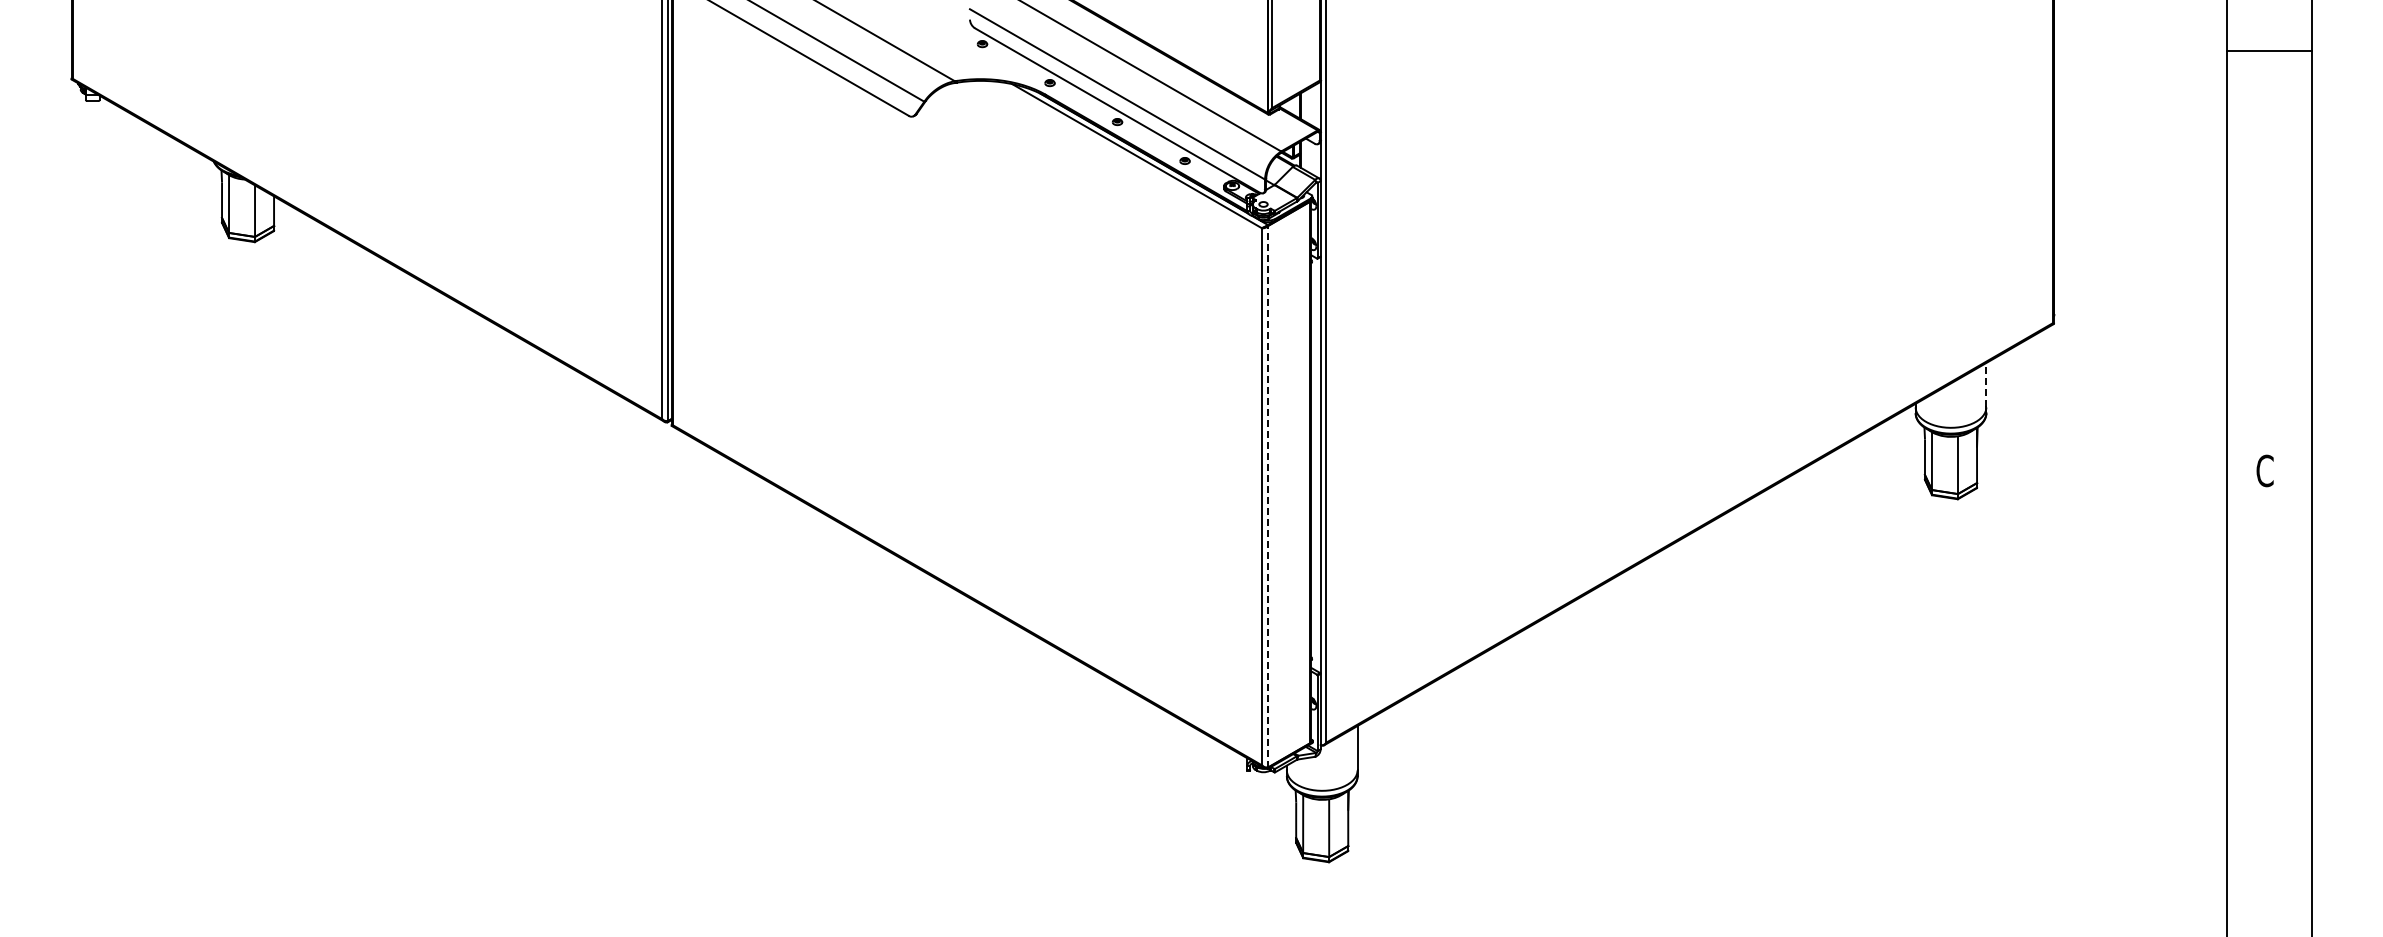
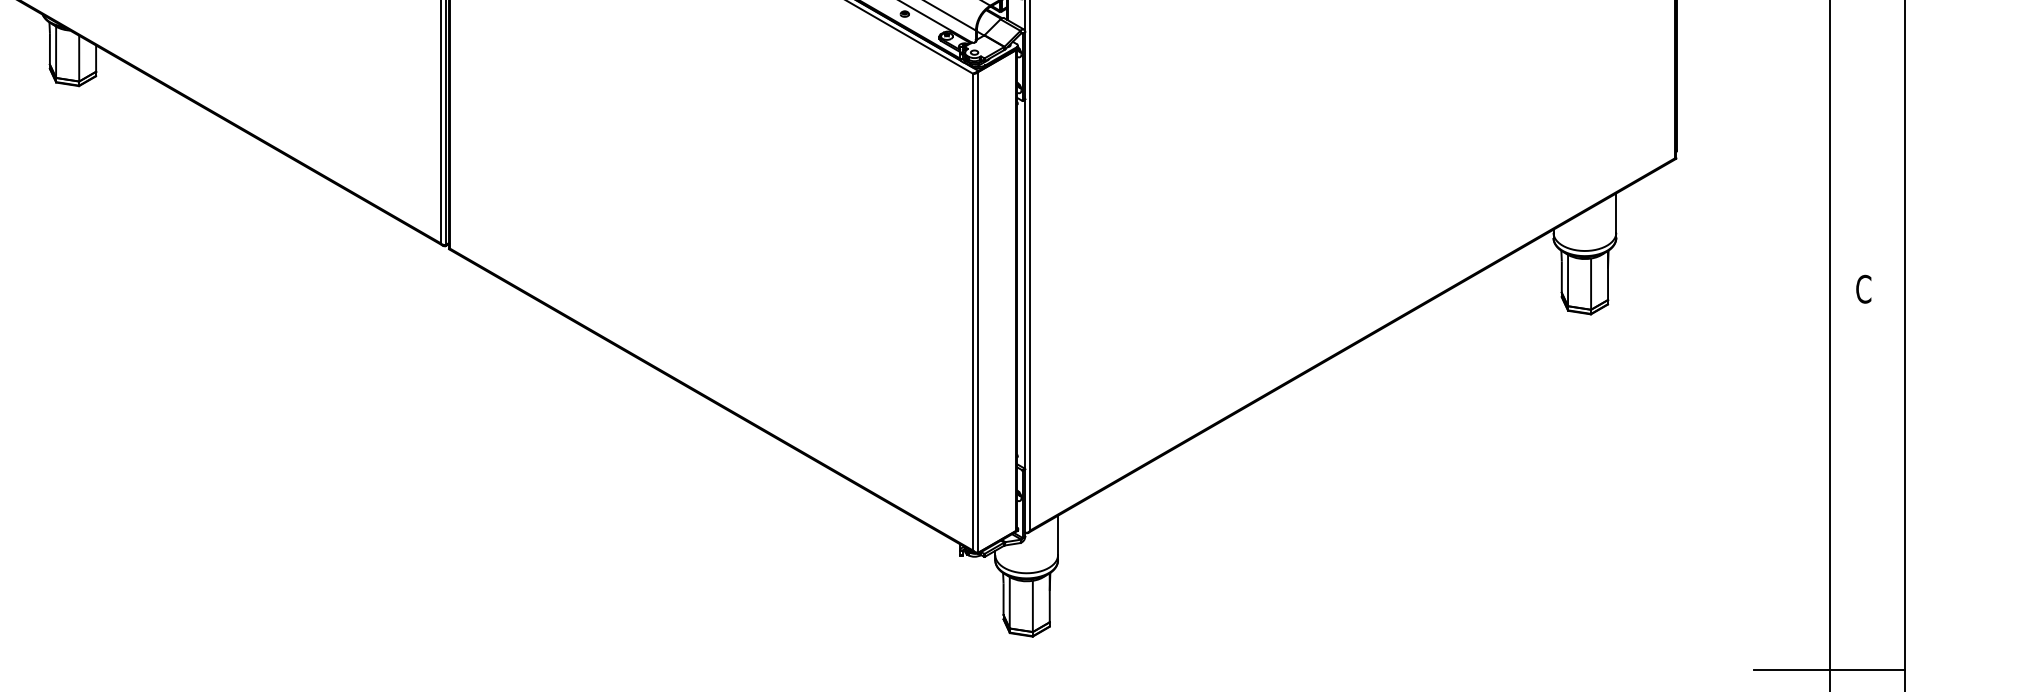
line: (1986, 384) -> (1616, 212), dashed -> solid
line: (1267, 496) -> (978, 311), dashed -> solid
line: (2226, 899) -> (1829, 669), added

